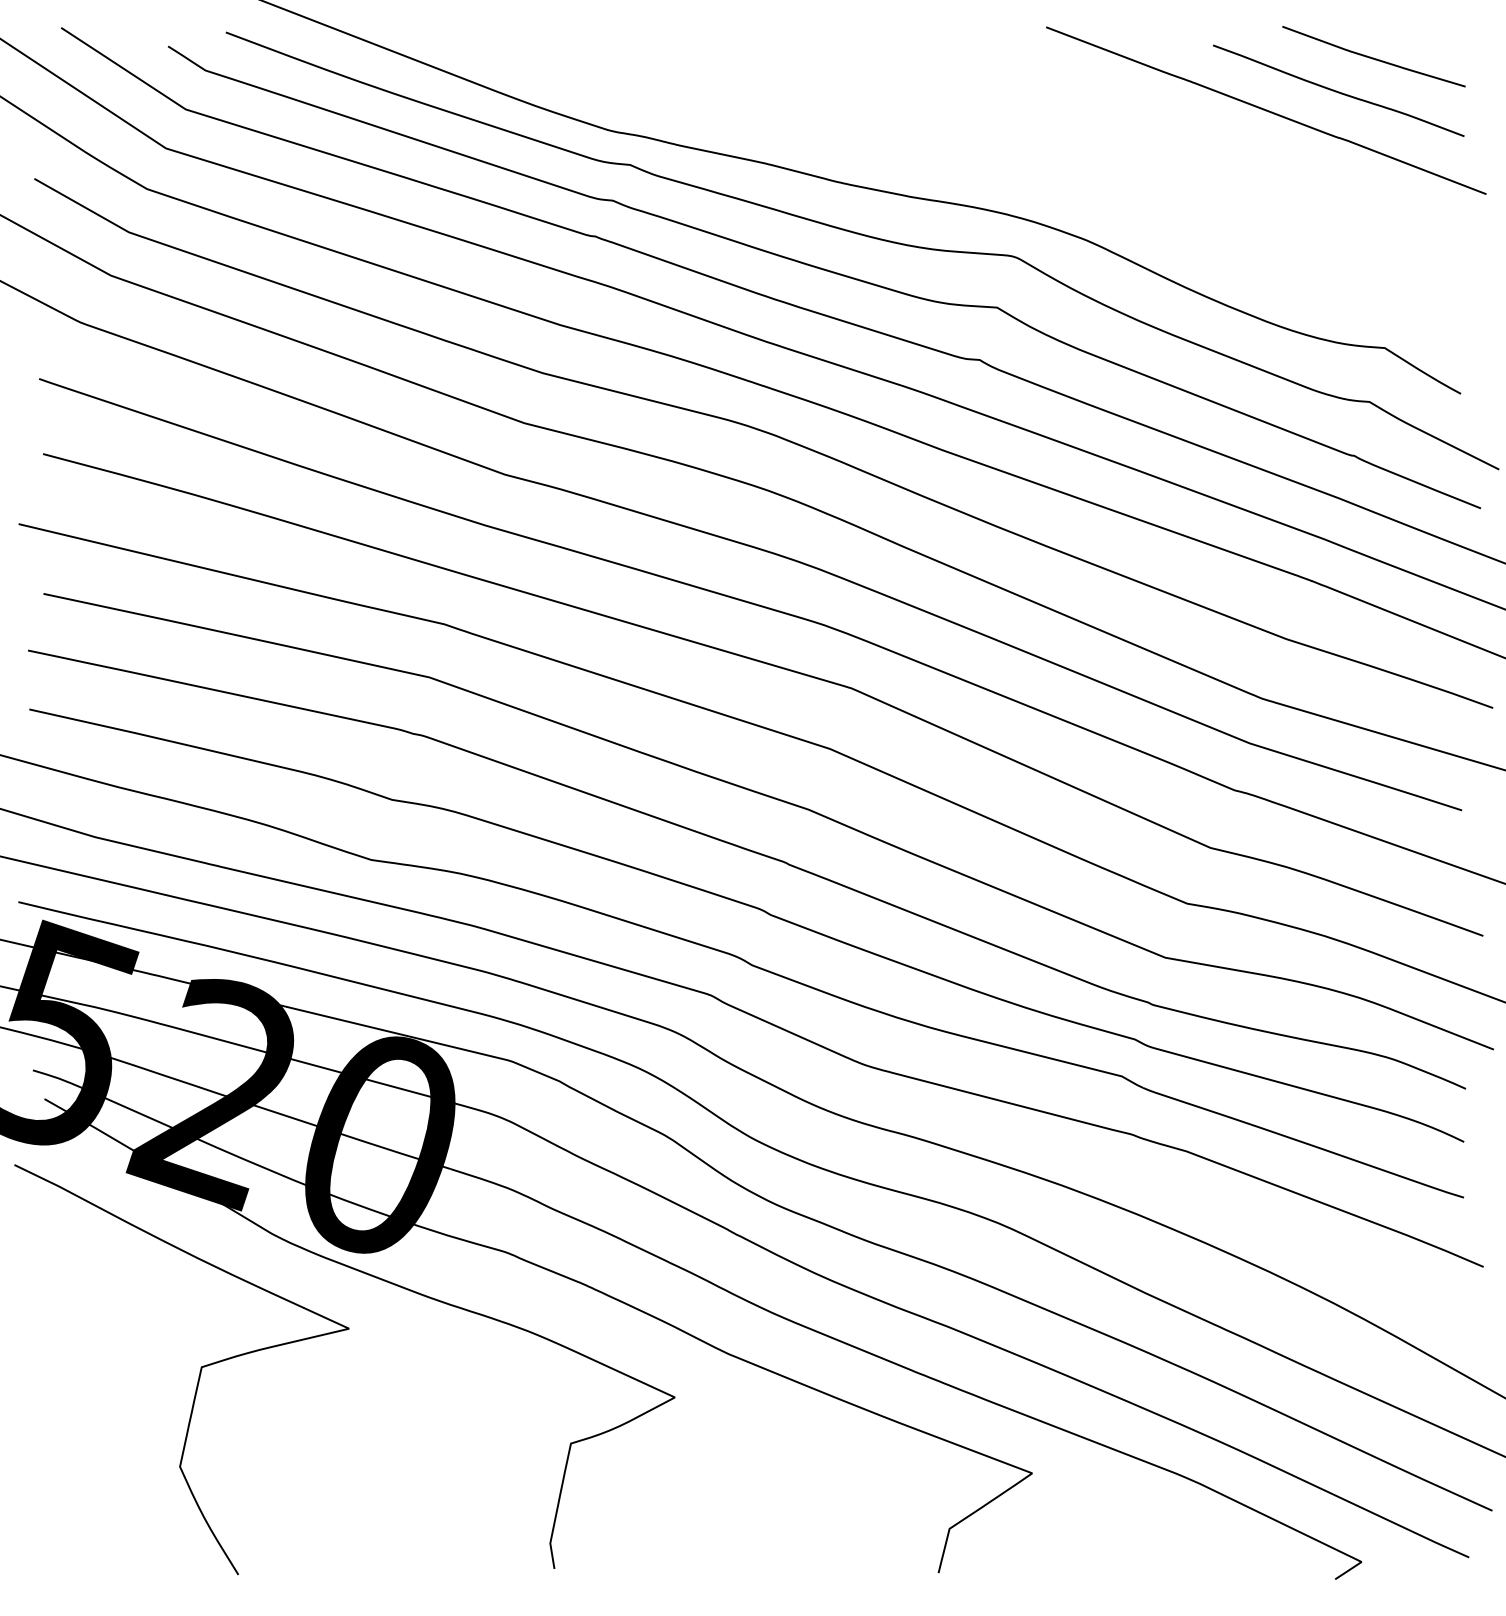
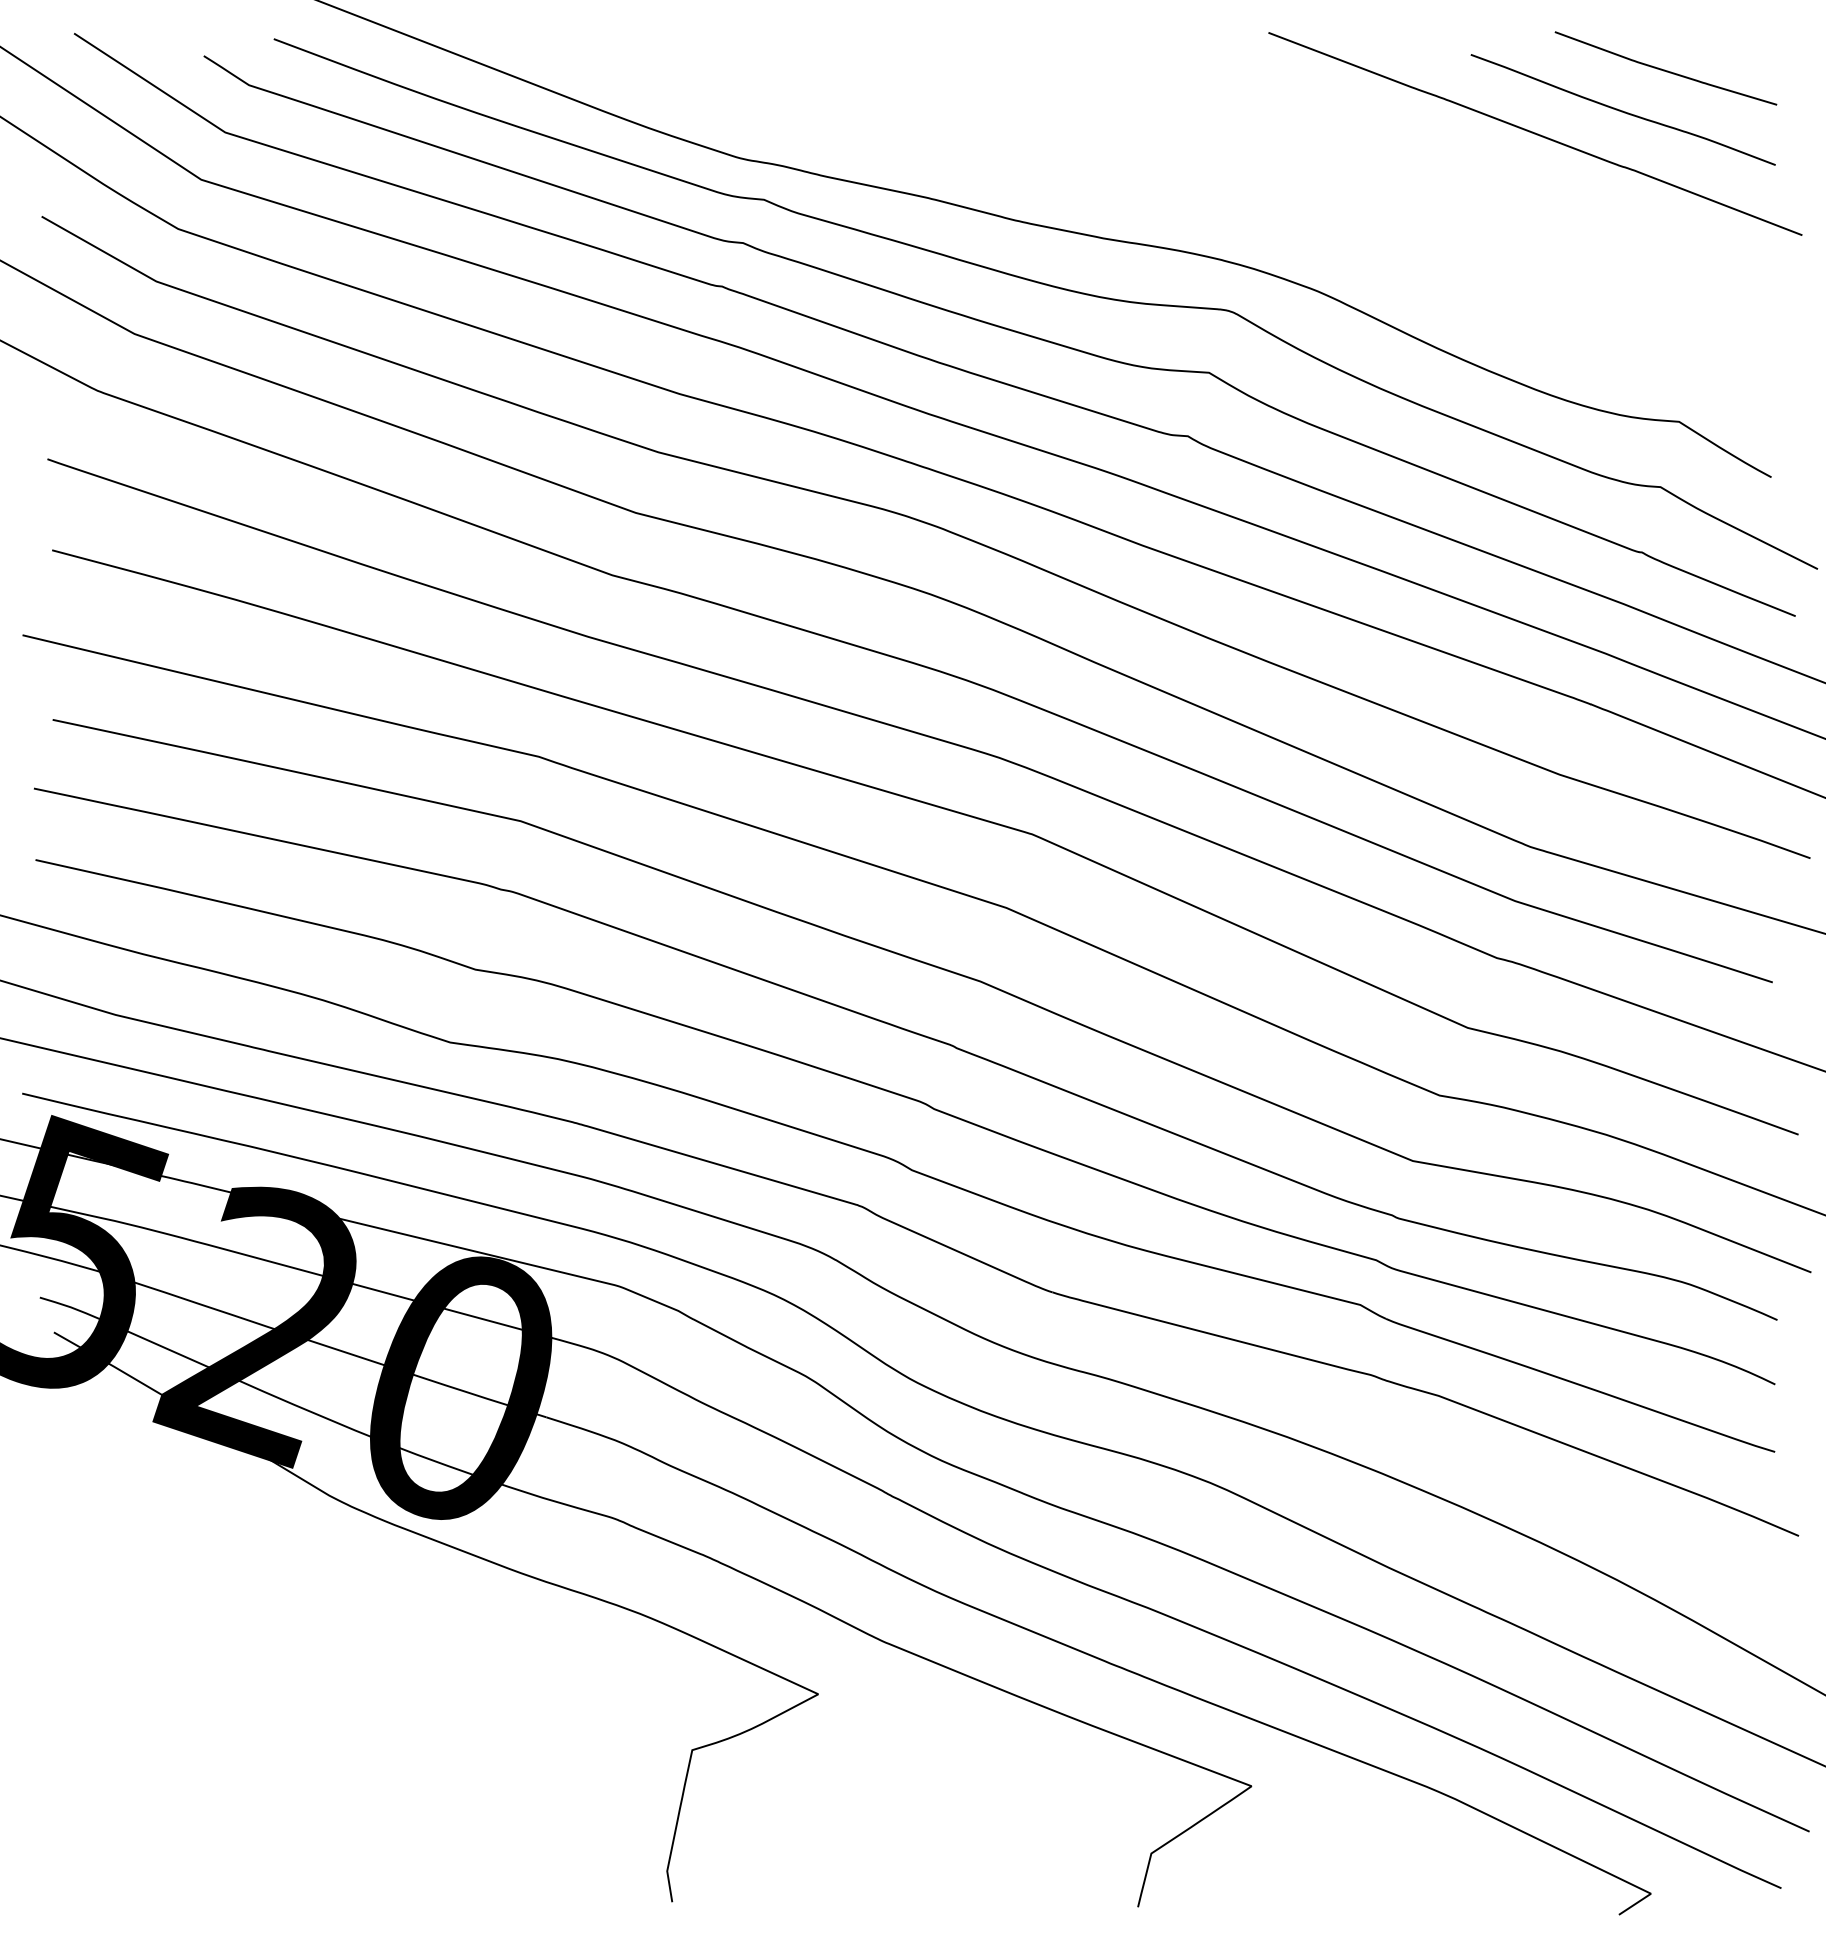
curve: (199, 1373) -> (241, 1665), removed

